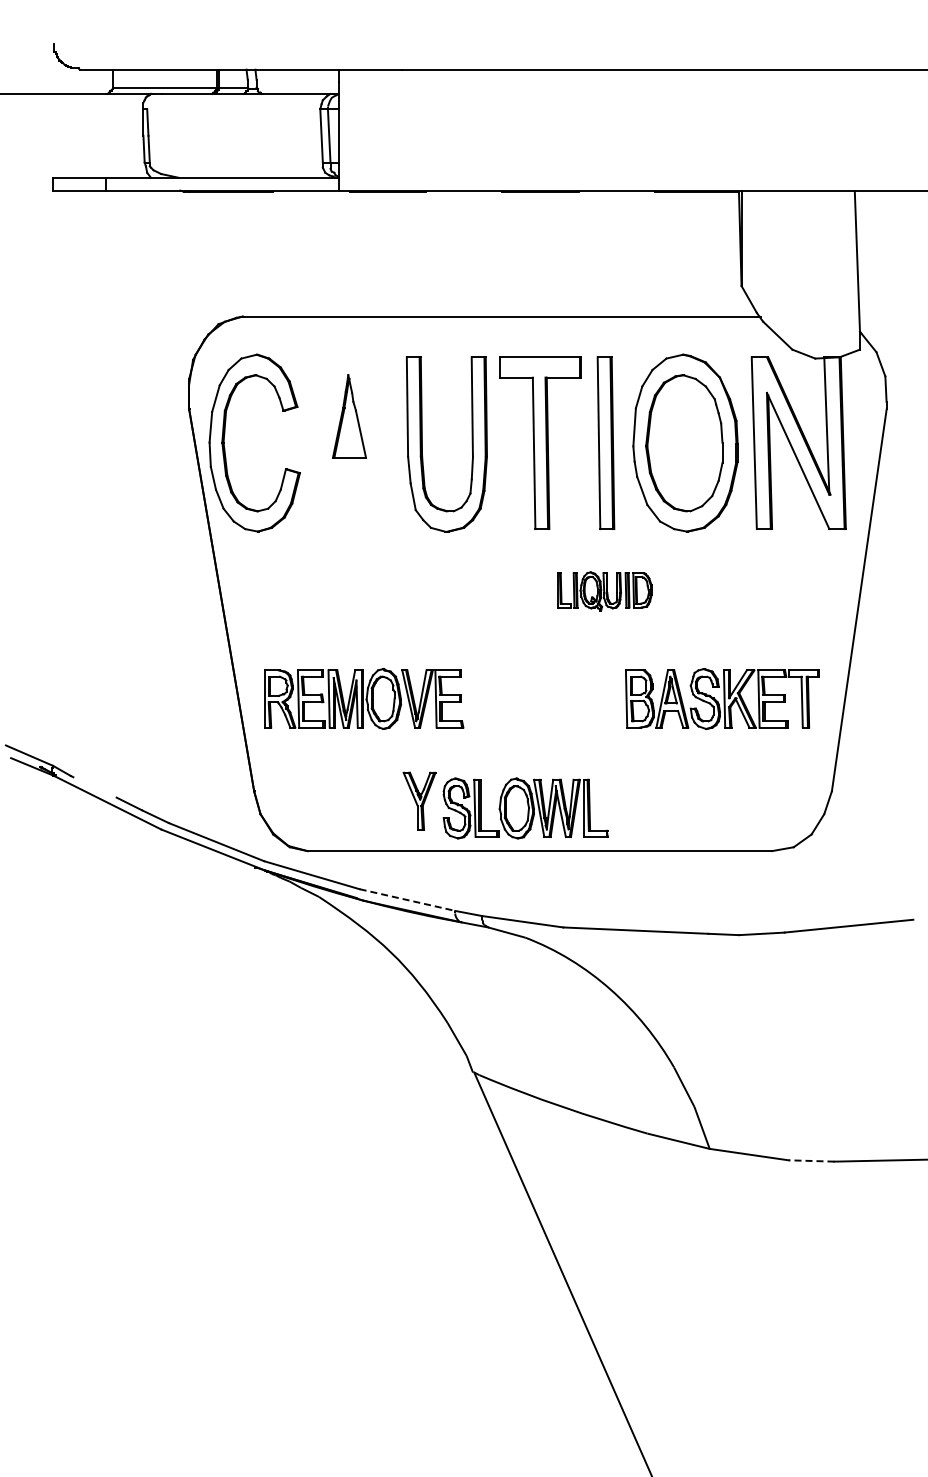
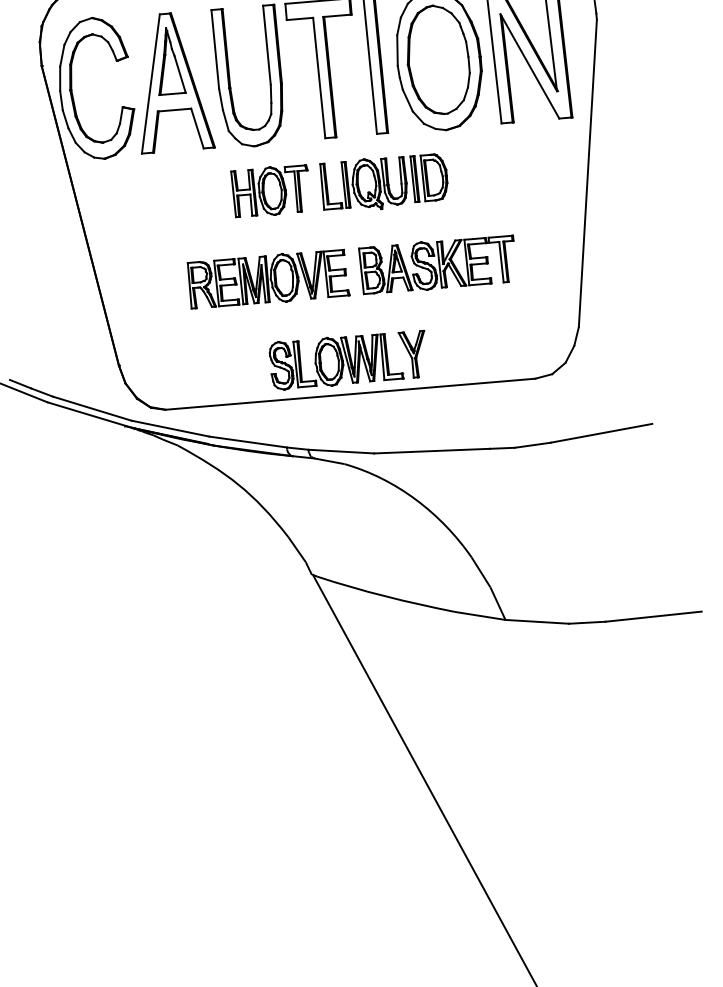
part: (350, 443) -> (172, 82), added
part: (461, 589) -> (270, 191), added
part: (604, 591) -> (384, 183), size x1.67
part: (364, 698) -> (269, 278), moved
part: (722, 698) -> (437, 264), moved
part: (419, 800) -> (413, 354), moved
line: (407, 900) -> (248, 442), dashed -> solid
line: (811, 1160) -> (587, 622), dashed -> solid

